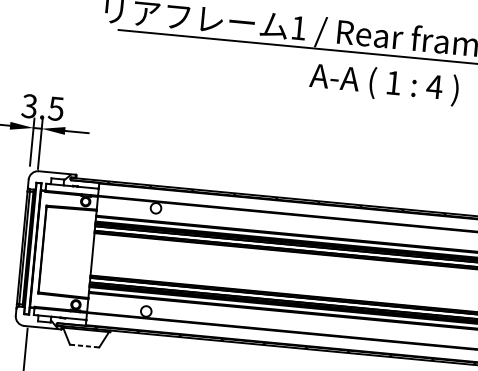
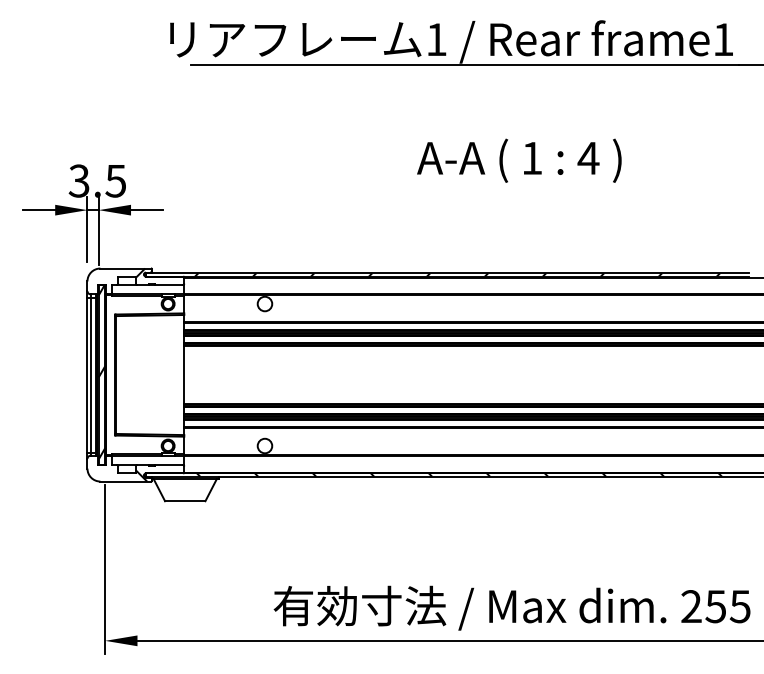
text: (384, 83) -> (519, 160), moved
hatch: (32, 246) -> (101, 371), added
line: (84, 346) -> (185, 501), dashed -> solid

